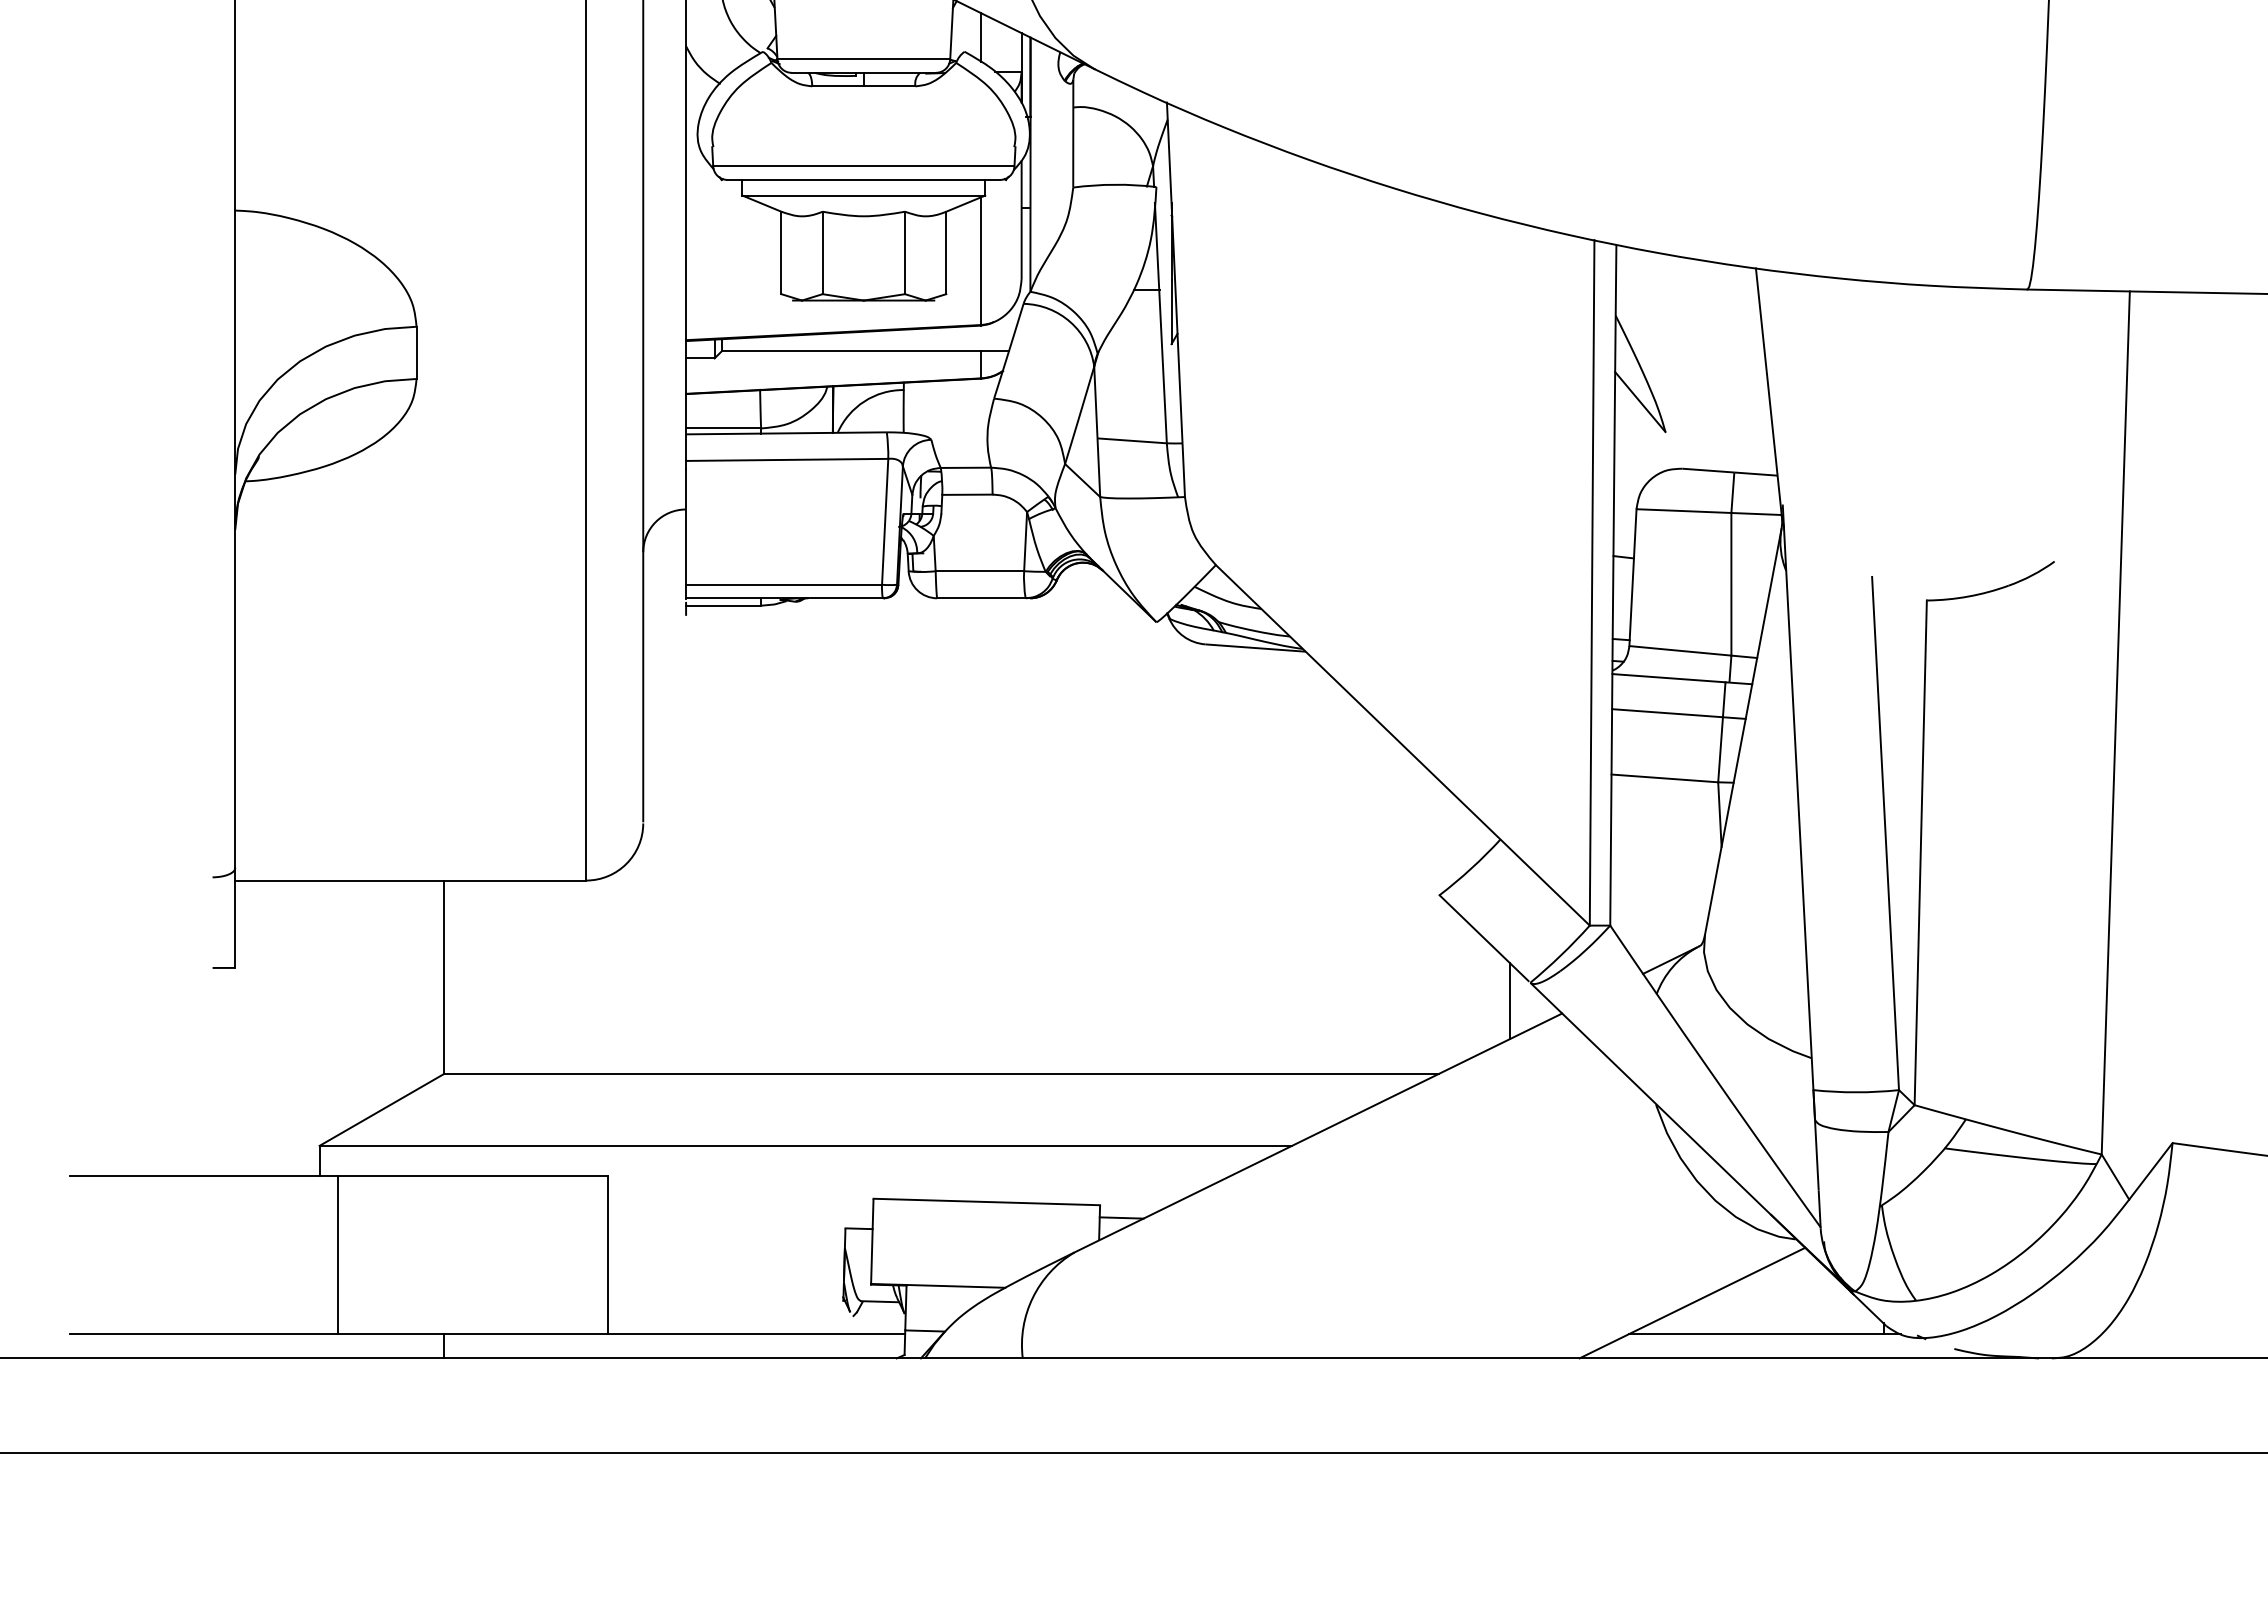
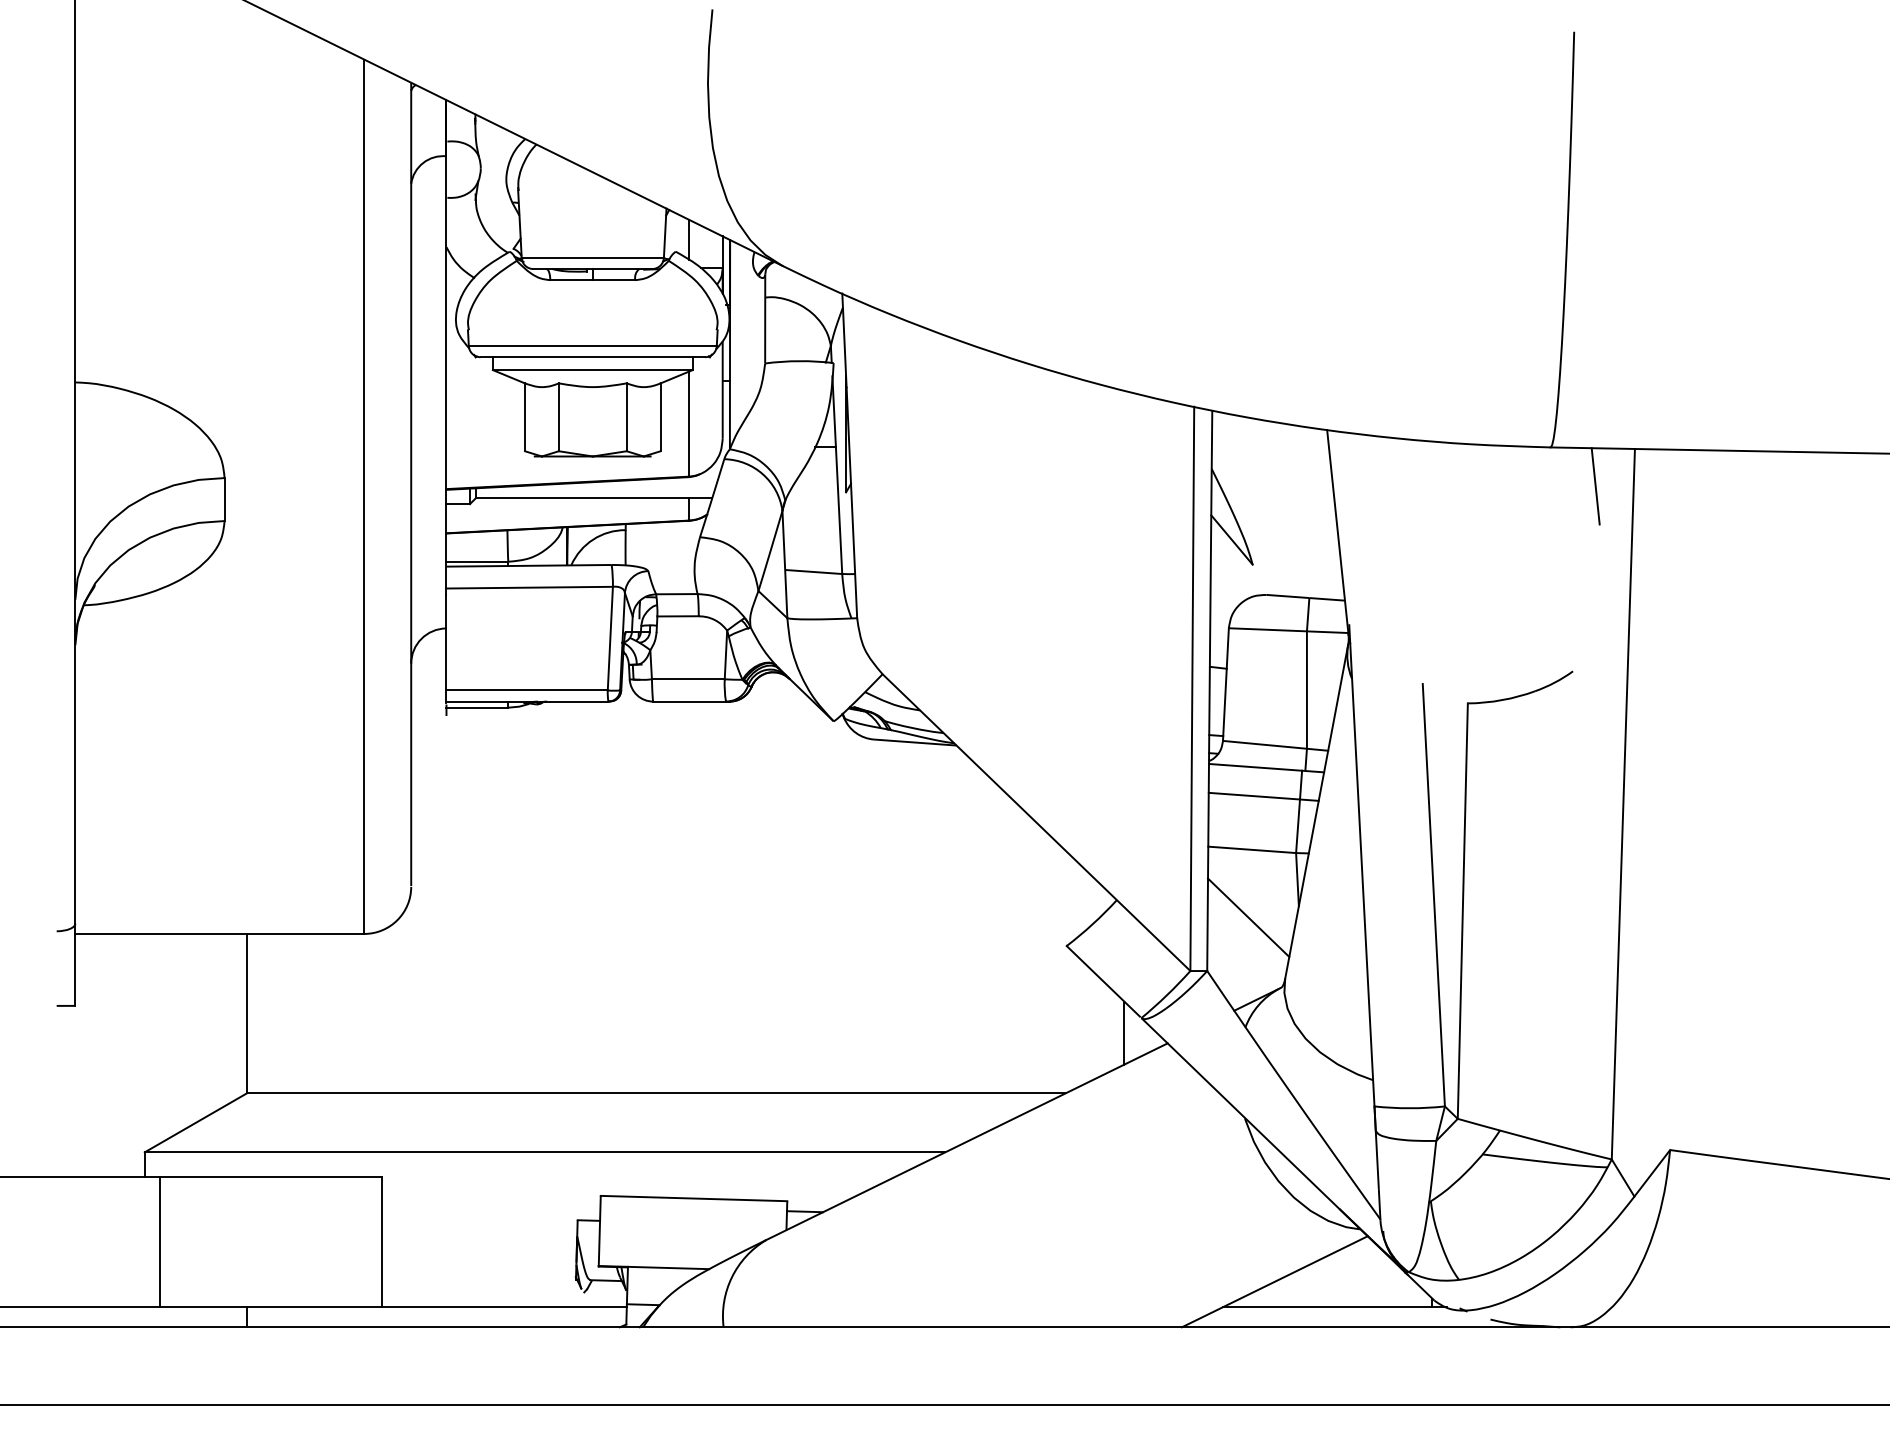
line: (2081, 337) -> (1595, 486), added
line: (1660, 860) -> (1248, 917), added

